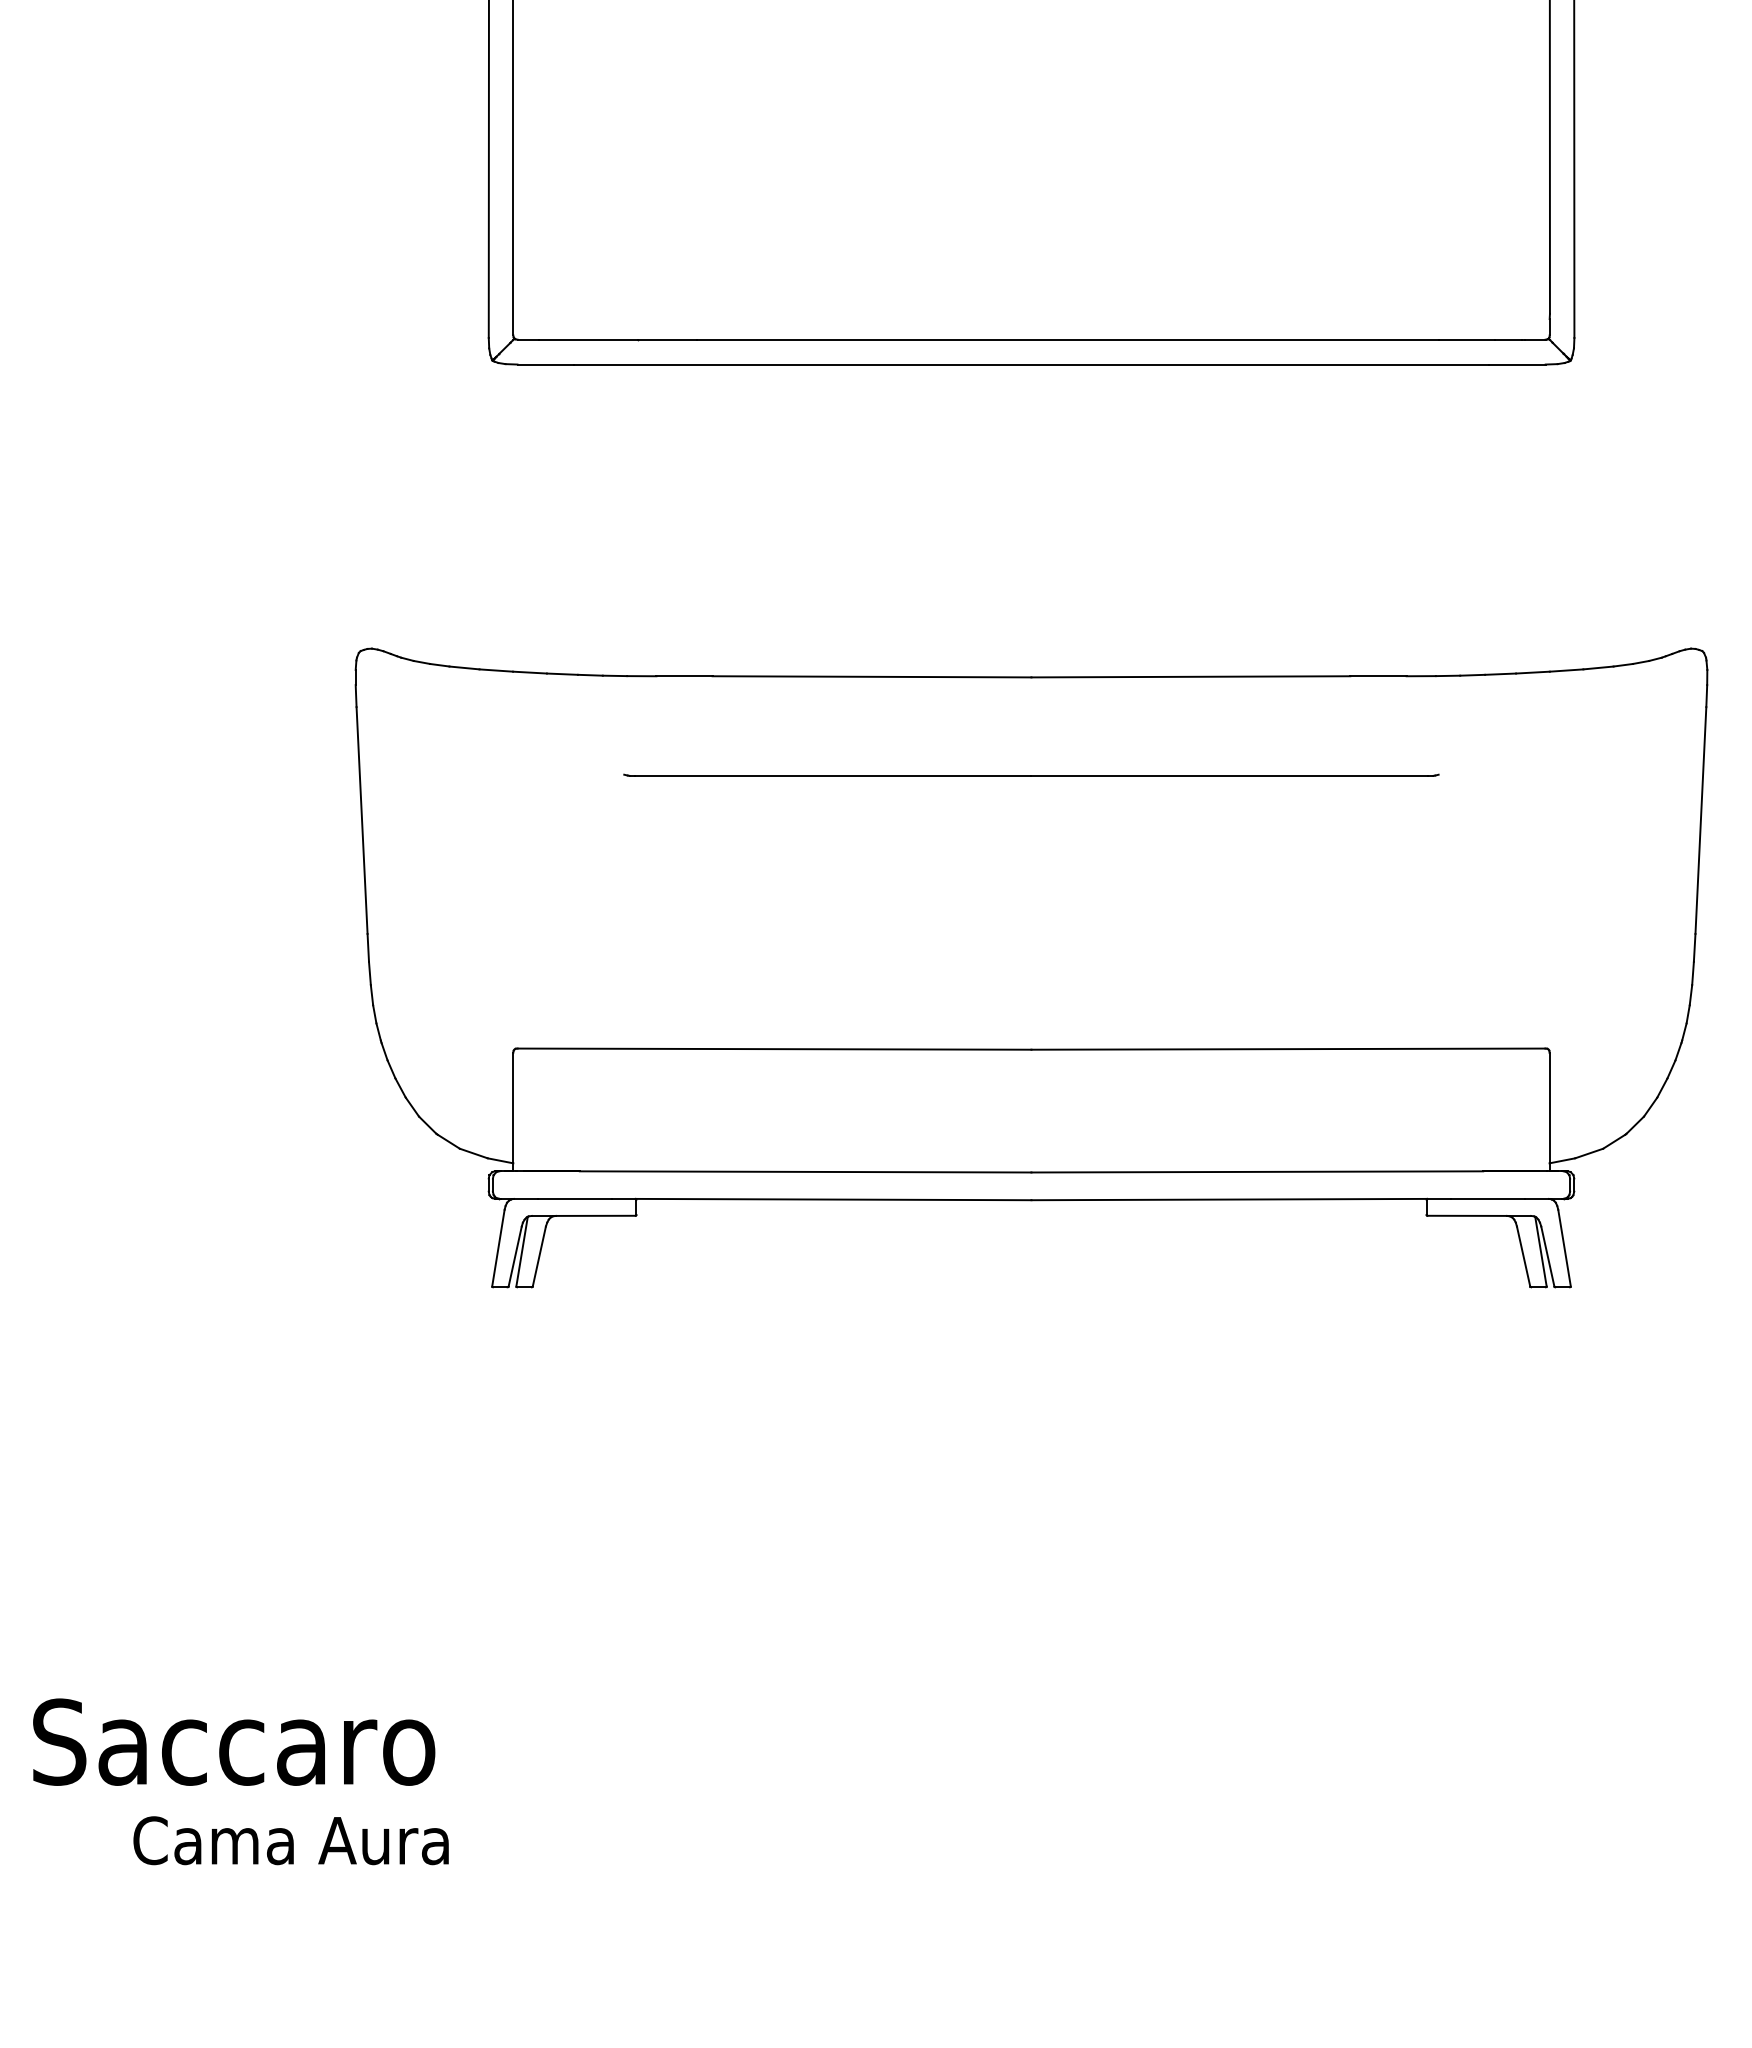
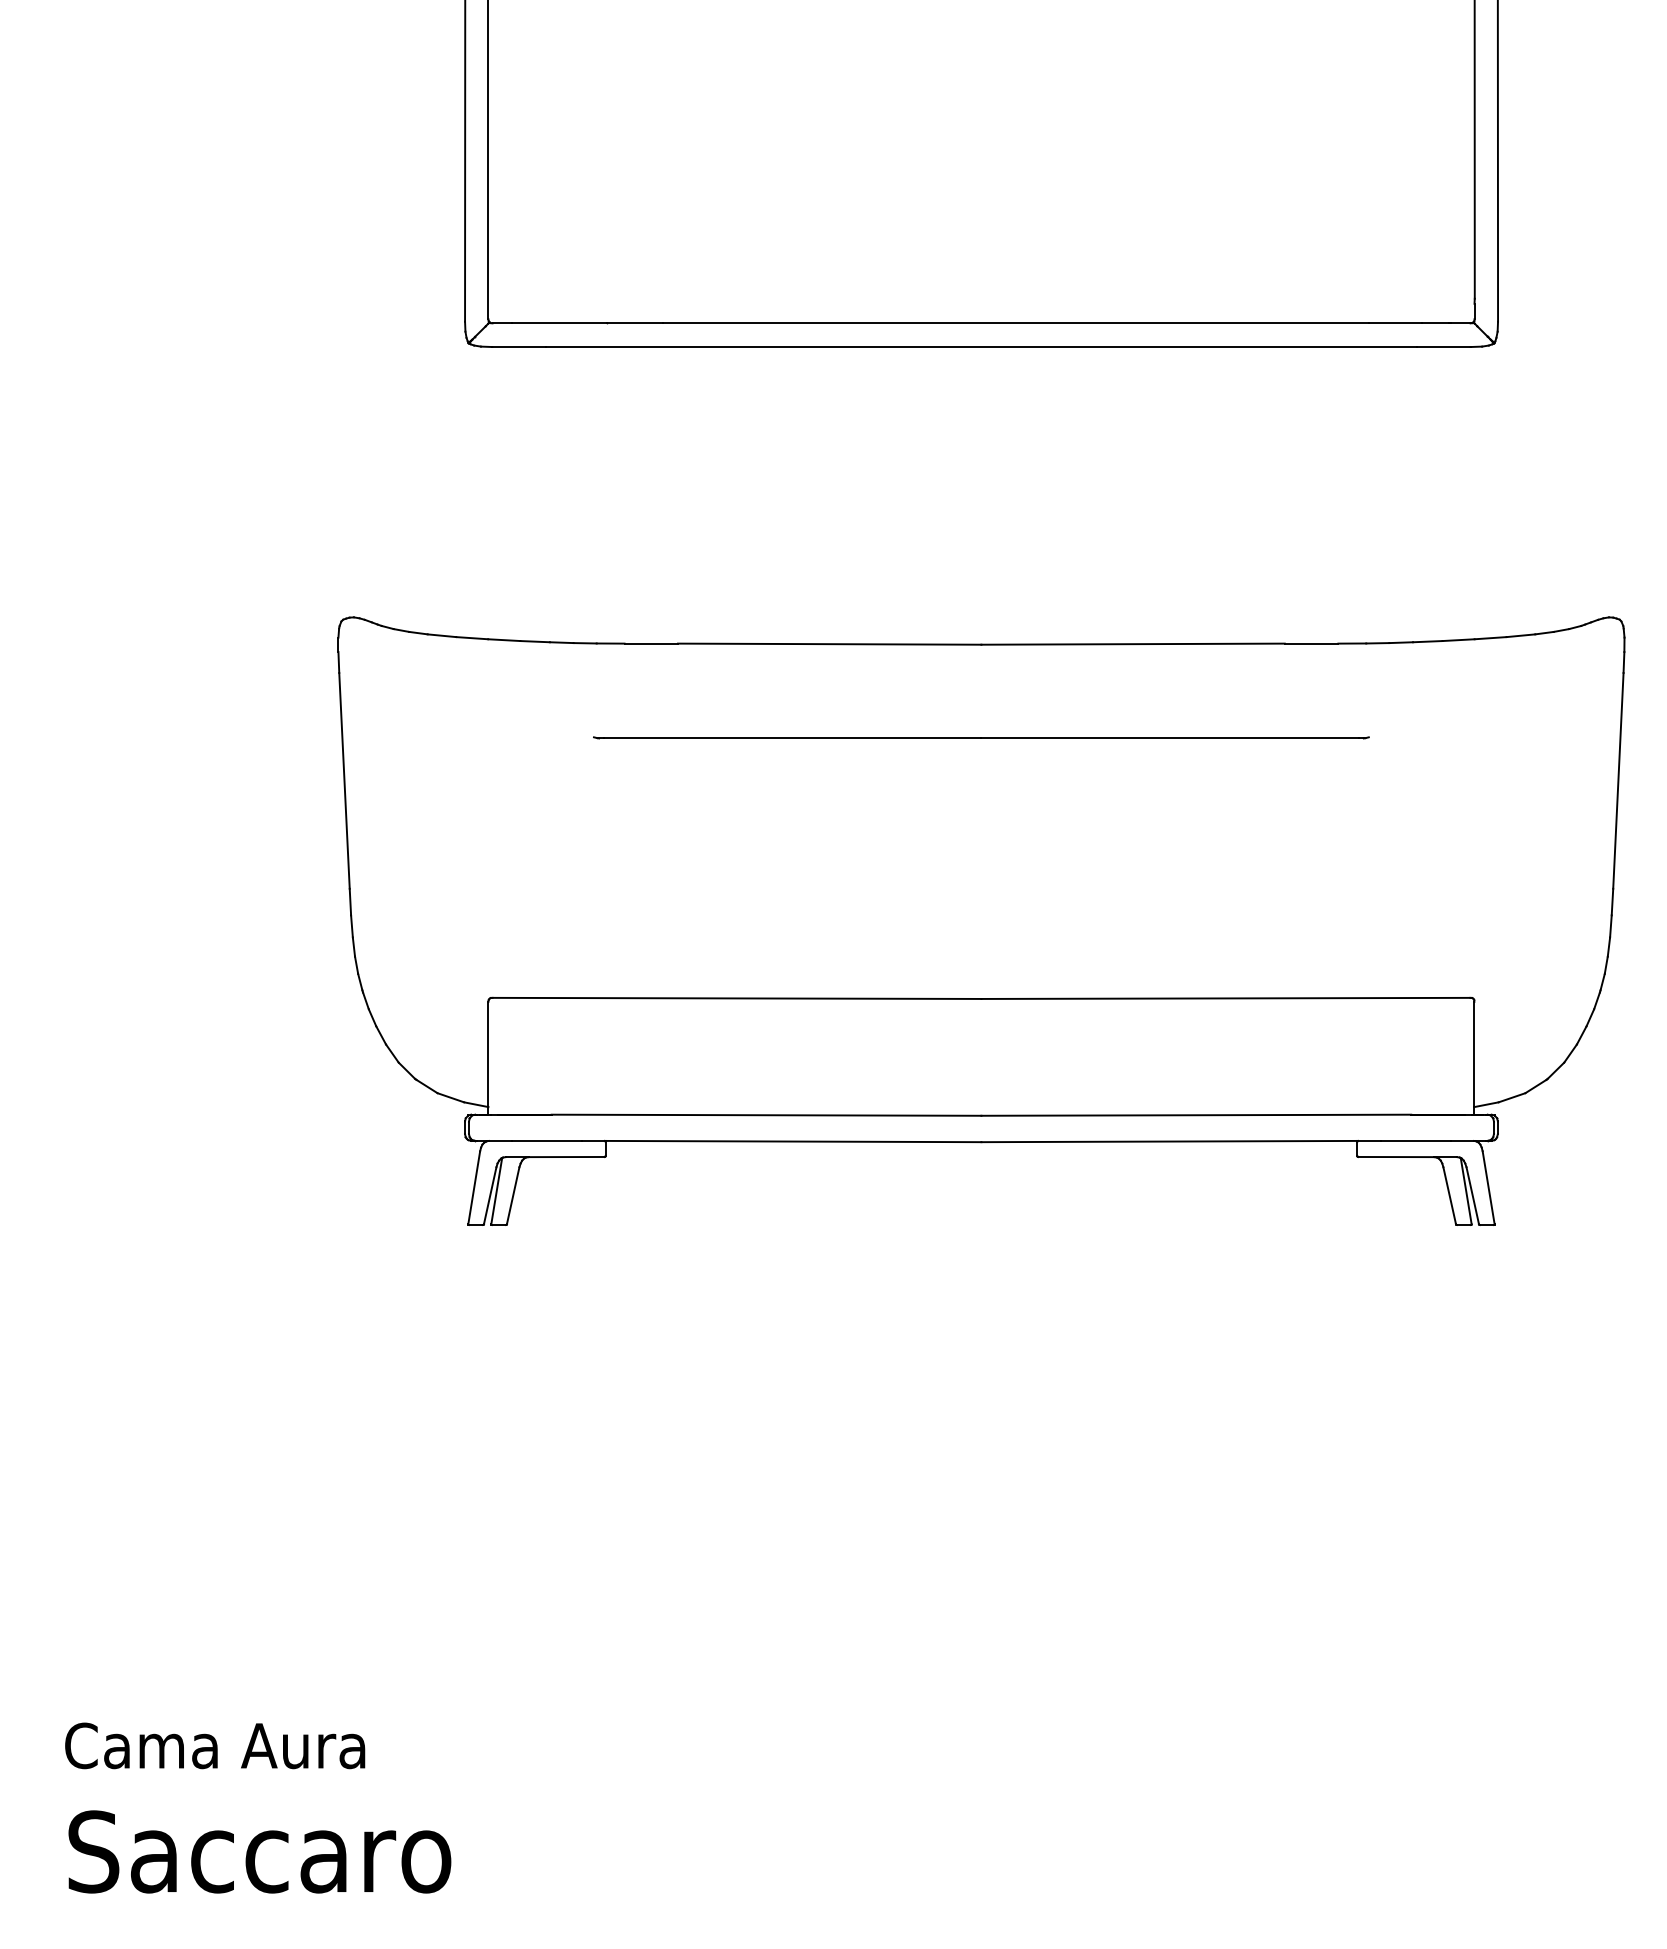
text: (234, 1741) -> (260, 1851), moved
text: (290, 1840) -> (214, 1745), moved

